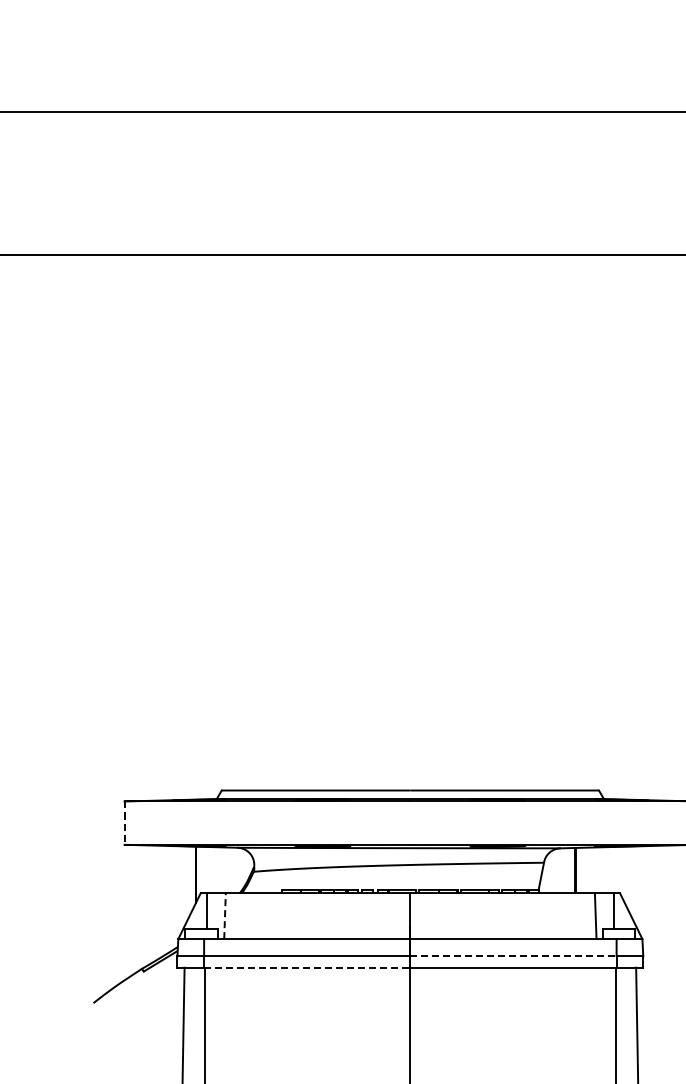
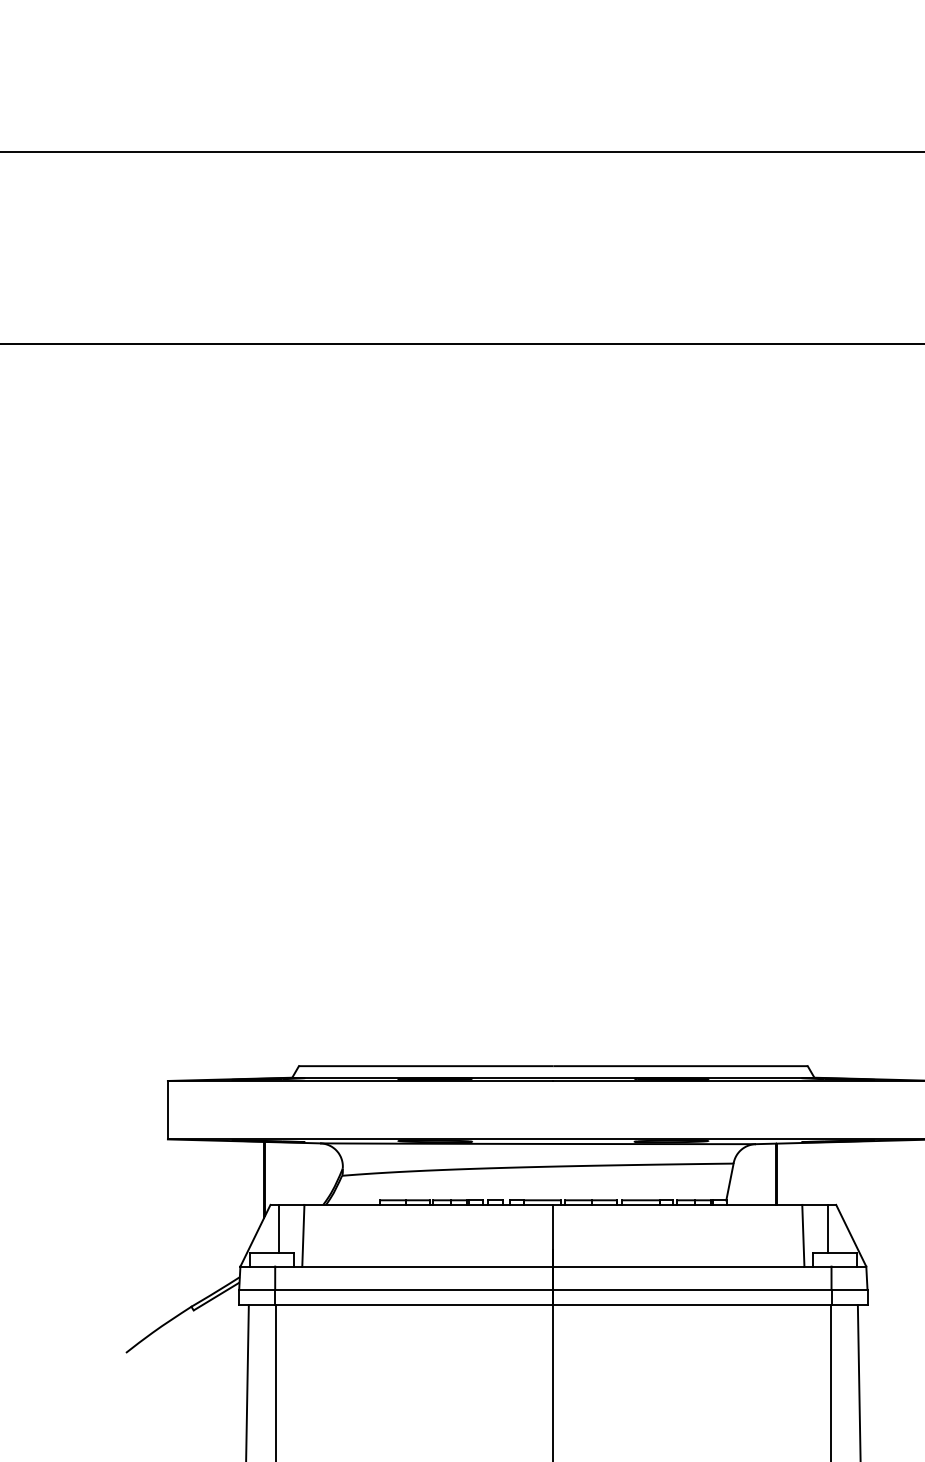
line: (124, 823) -> (167, 1110), dashed -> solid
line: (225, 916) -> (304, 1236), dashed -> solid
line: (513, 956) -> (692, 1290), dashed -> solid
line: (307, 967) -> (414, 1304), dashed -> solid

